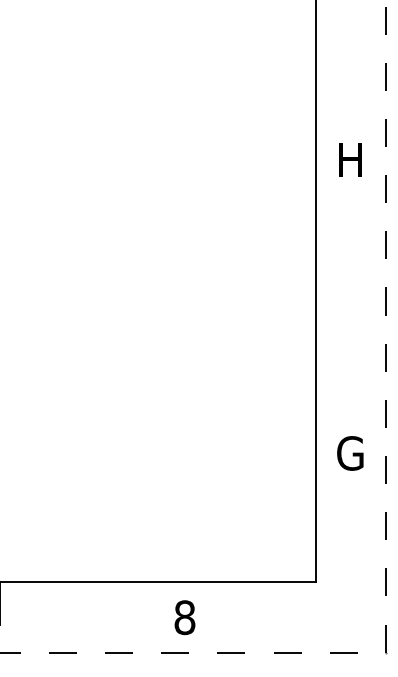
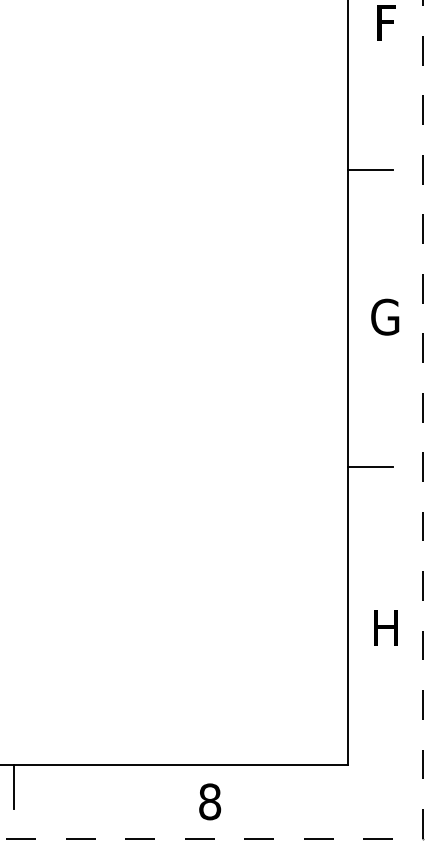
line: (336, 20) -> (370, 169), added
text: (350, 159) -> (385, 316), H -> G
line: (336, 301) -> (370, 467), added
text: (350, 452) -> (385, 627), G -> H

